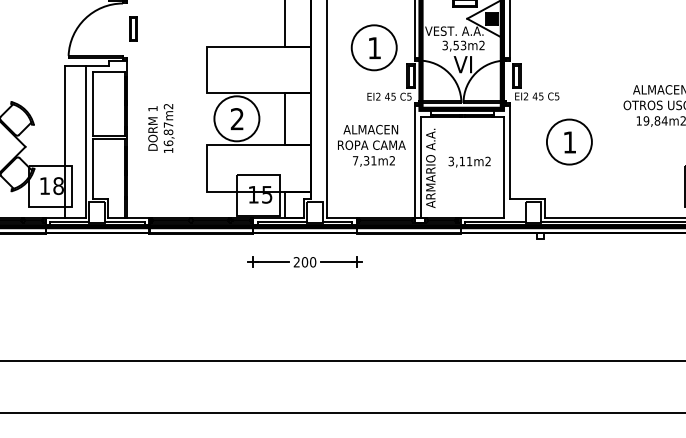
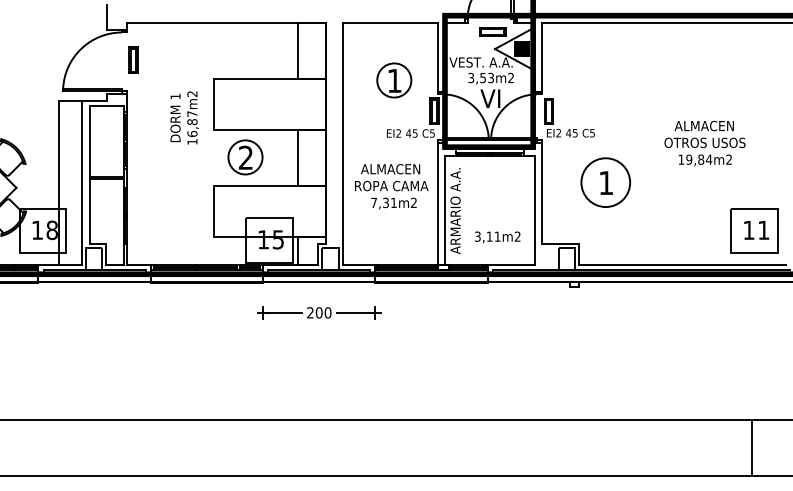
circle: (373, 47) -> (393, 80), size x0.7
circle: (236, 118) -> (245, 157), size x0.7
text: (161, 128) -> (184, 117), moved
text: (469, 162) -> (497, 237), moved

